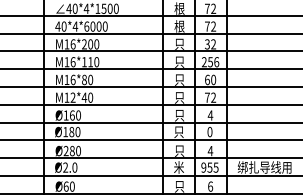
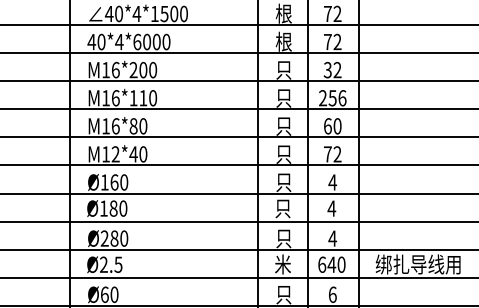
text: (209, 132) -> (331, 209), 0 -> 4
text: (74, 167) -> (117, 264), Ø2.0 -> Ø2.5
text: (209, 167) -> (331, 264), 955 -> 640

